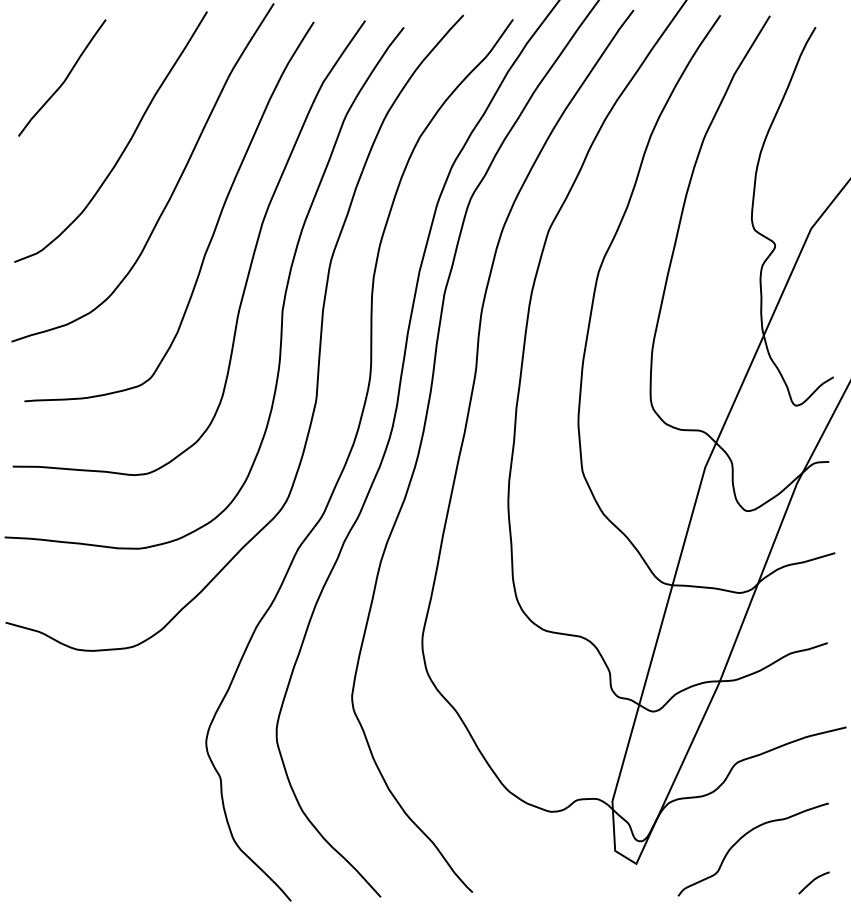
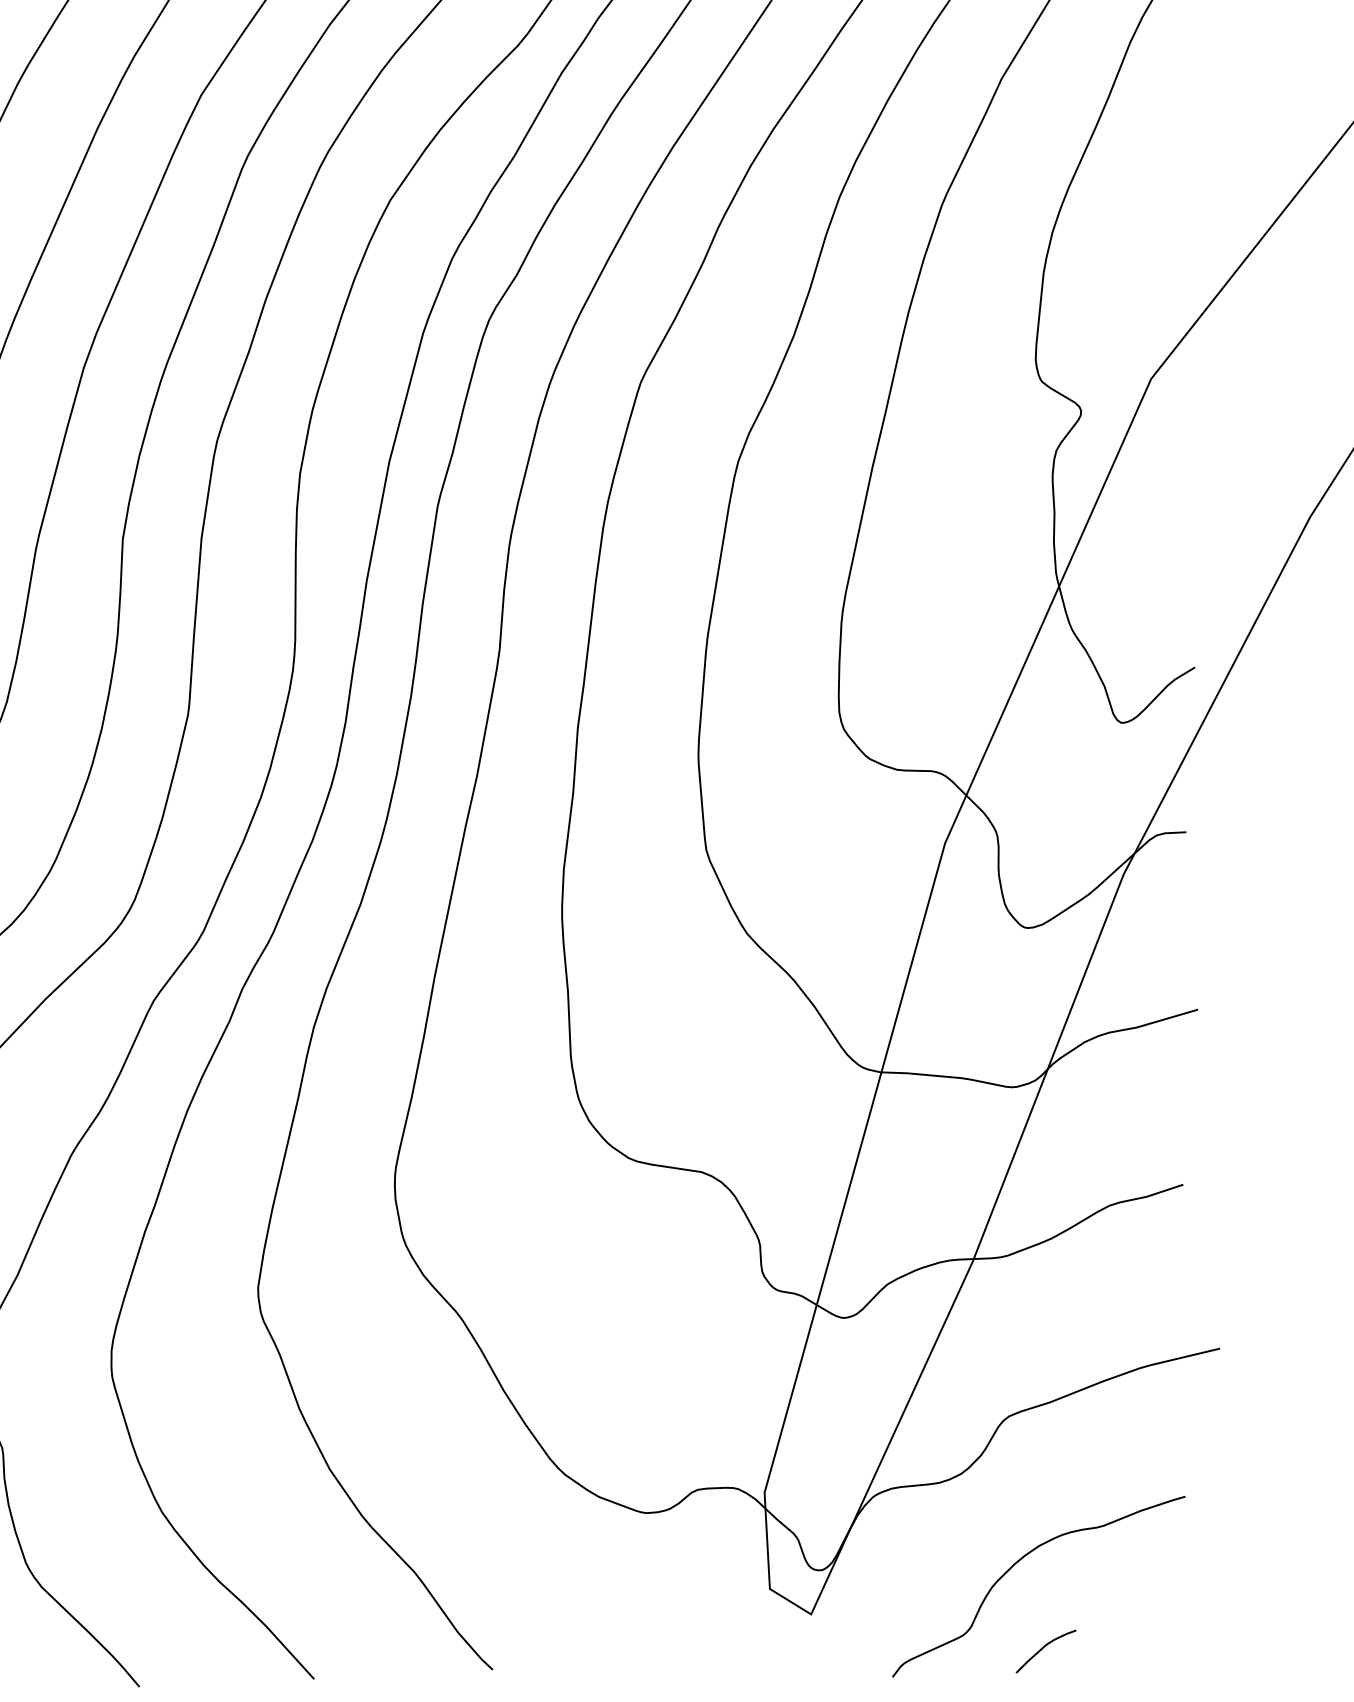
curve: (813, 881) -> (1044, 1648), moved

